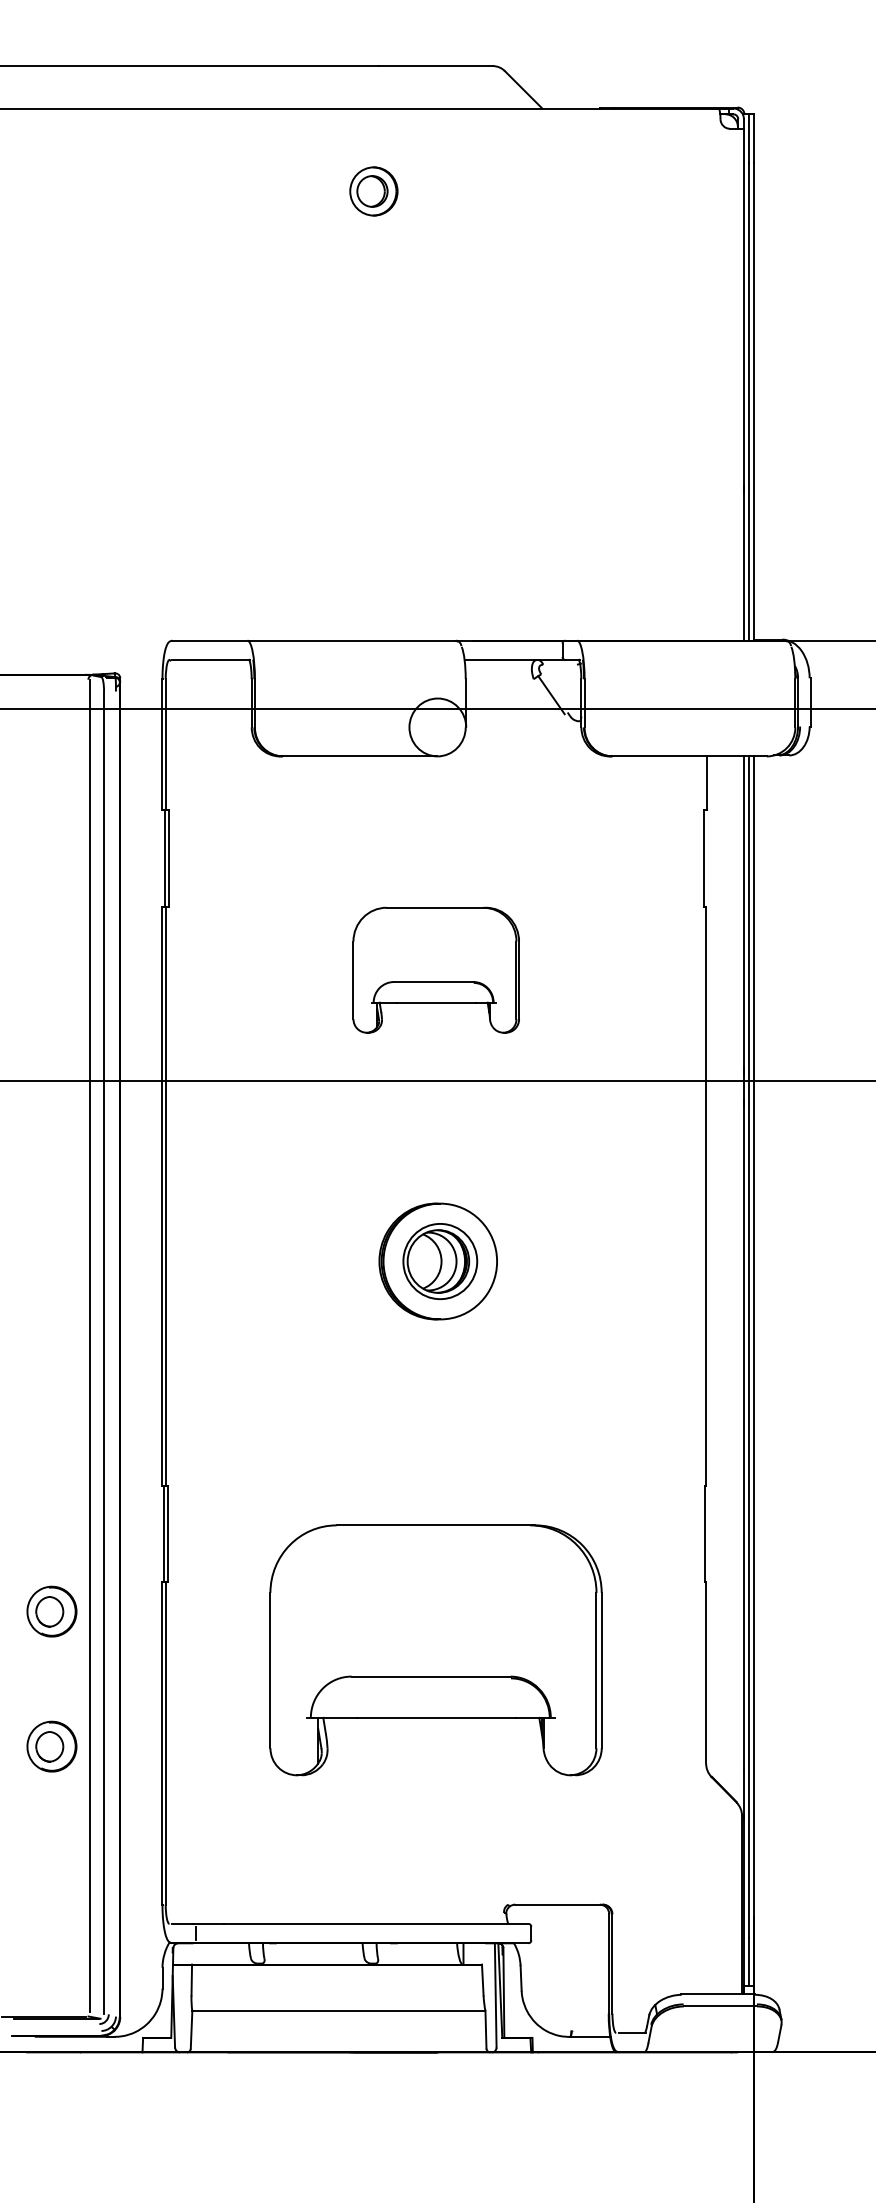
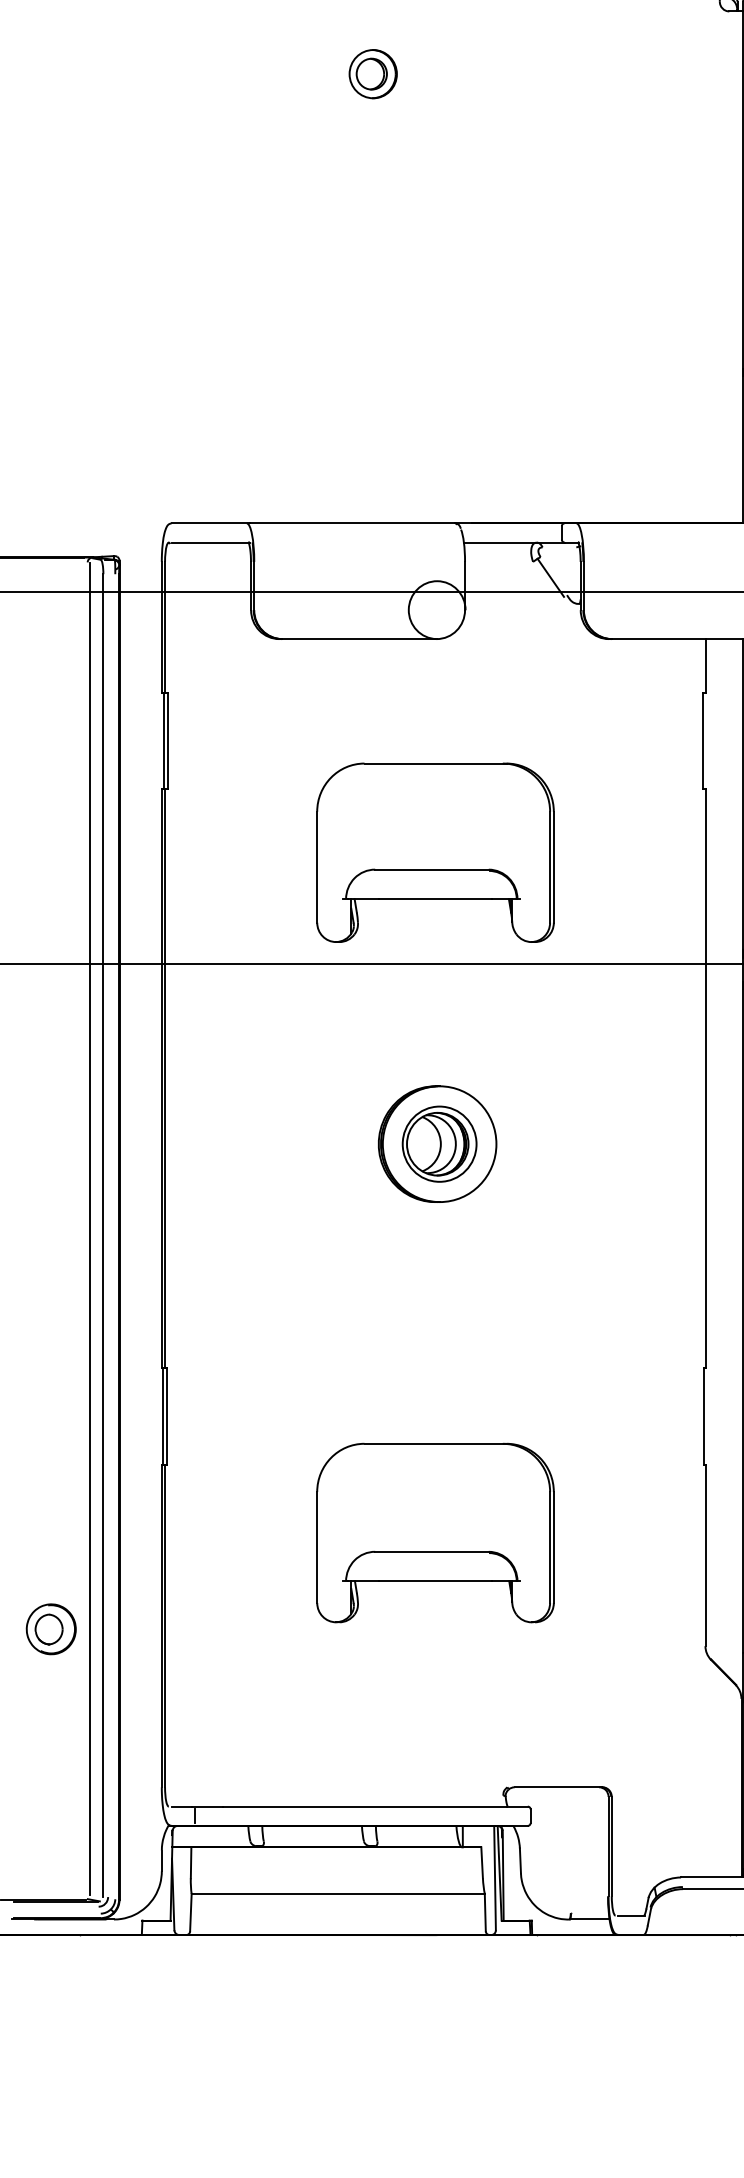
part: (436, 970) -> (435, 853), size x1.43
part: (51, 1611) -> (50, 1494), removed
part: (436, 1650) -> (435, 1533), size x0.71

